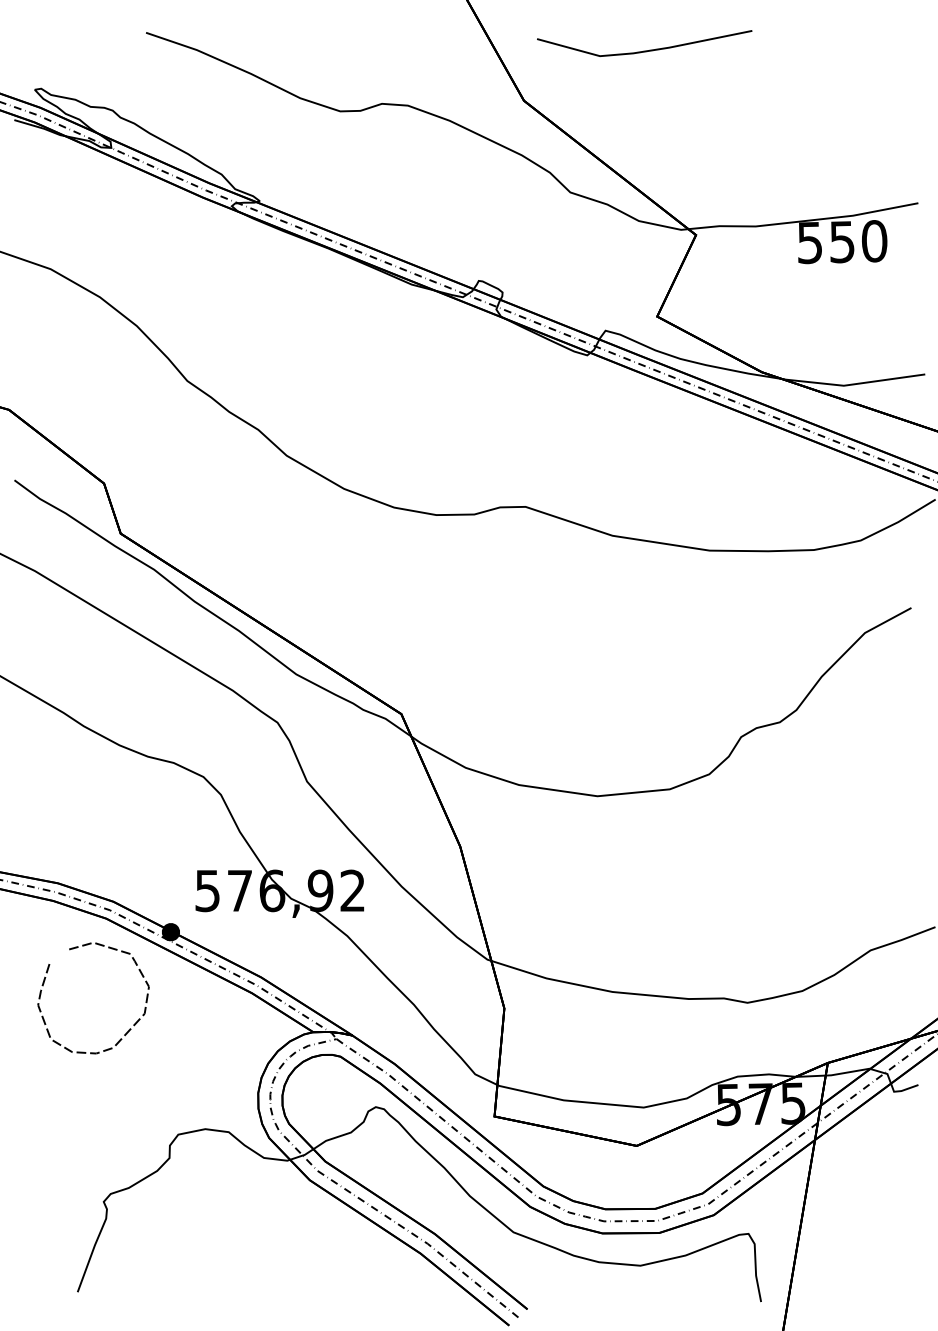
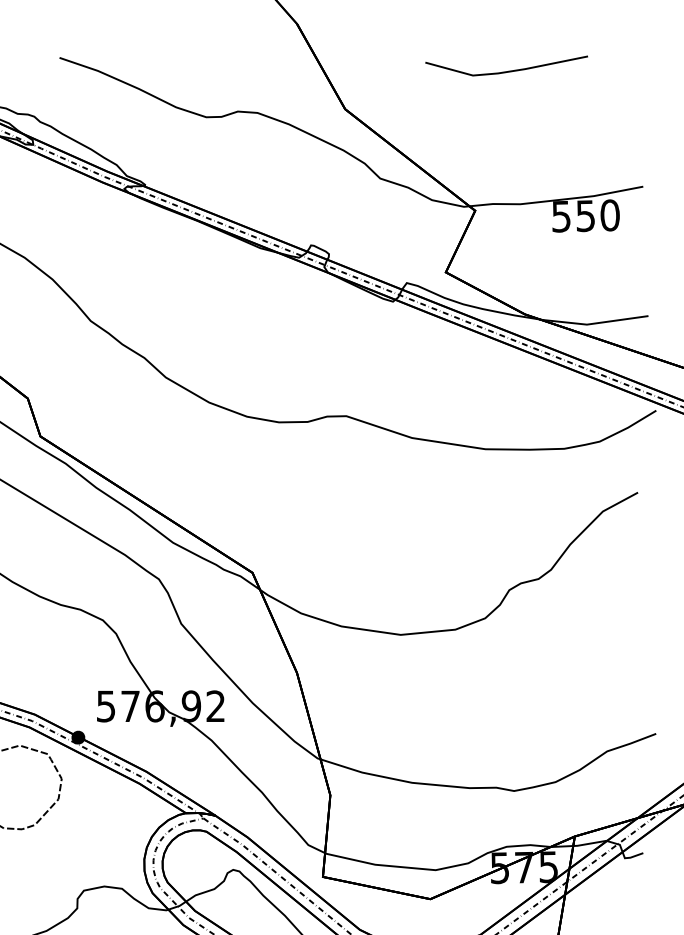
line: (644, 50) -> (506, 71), moved

